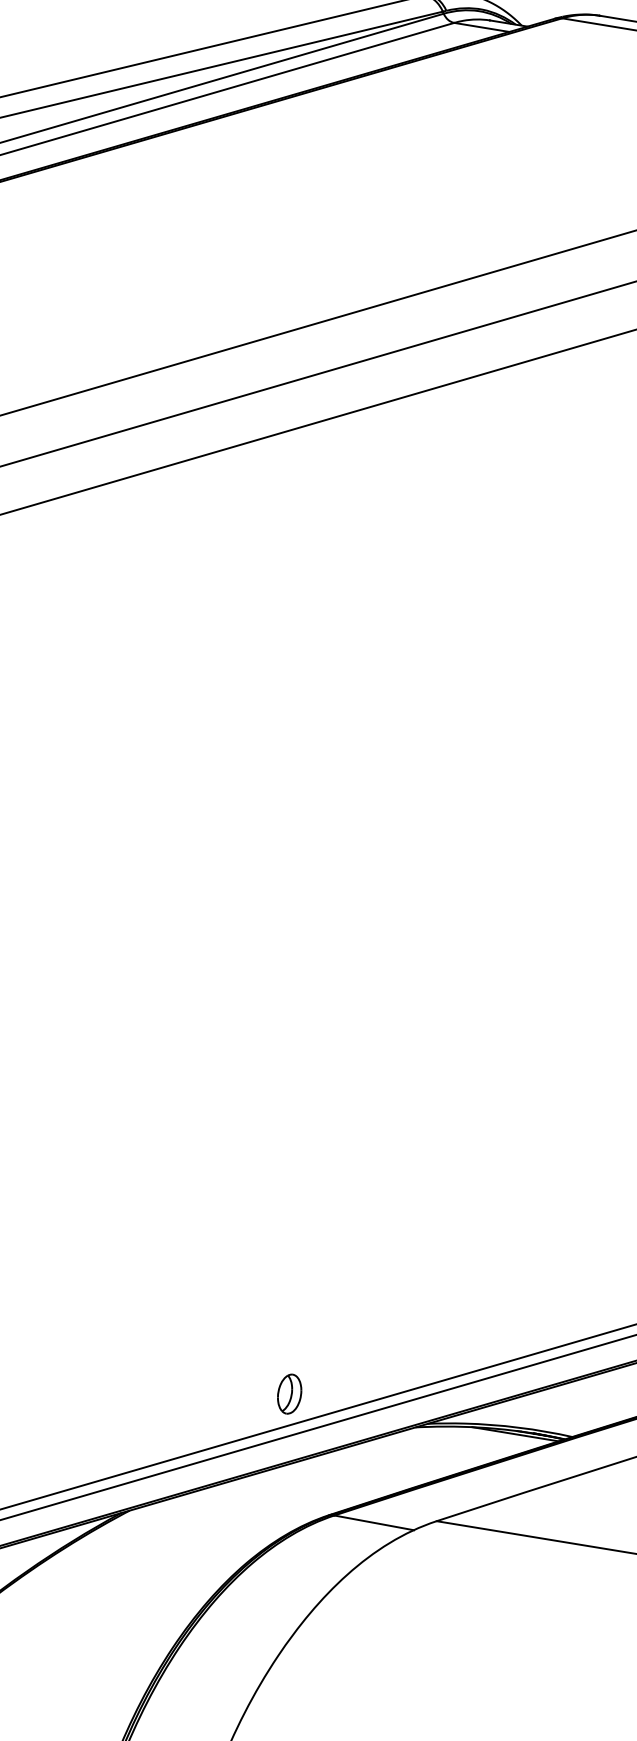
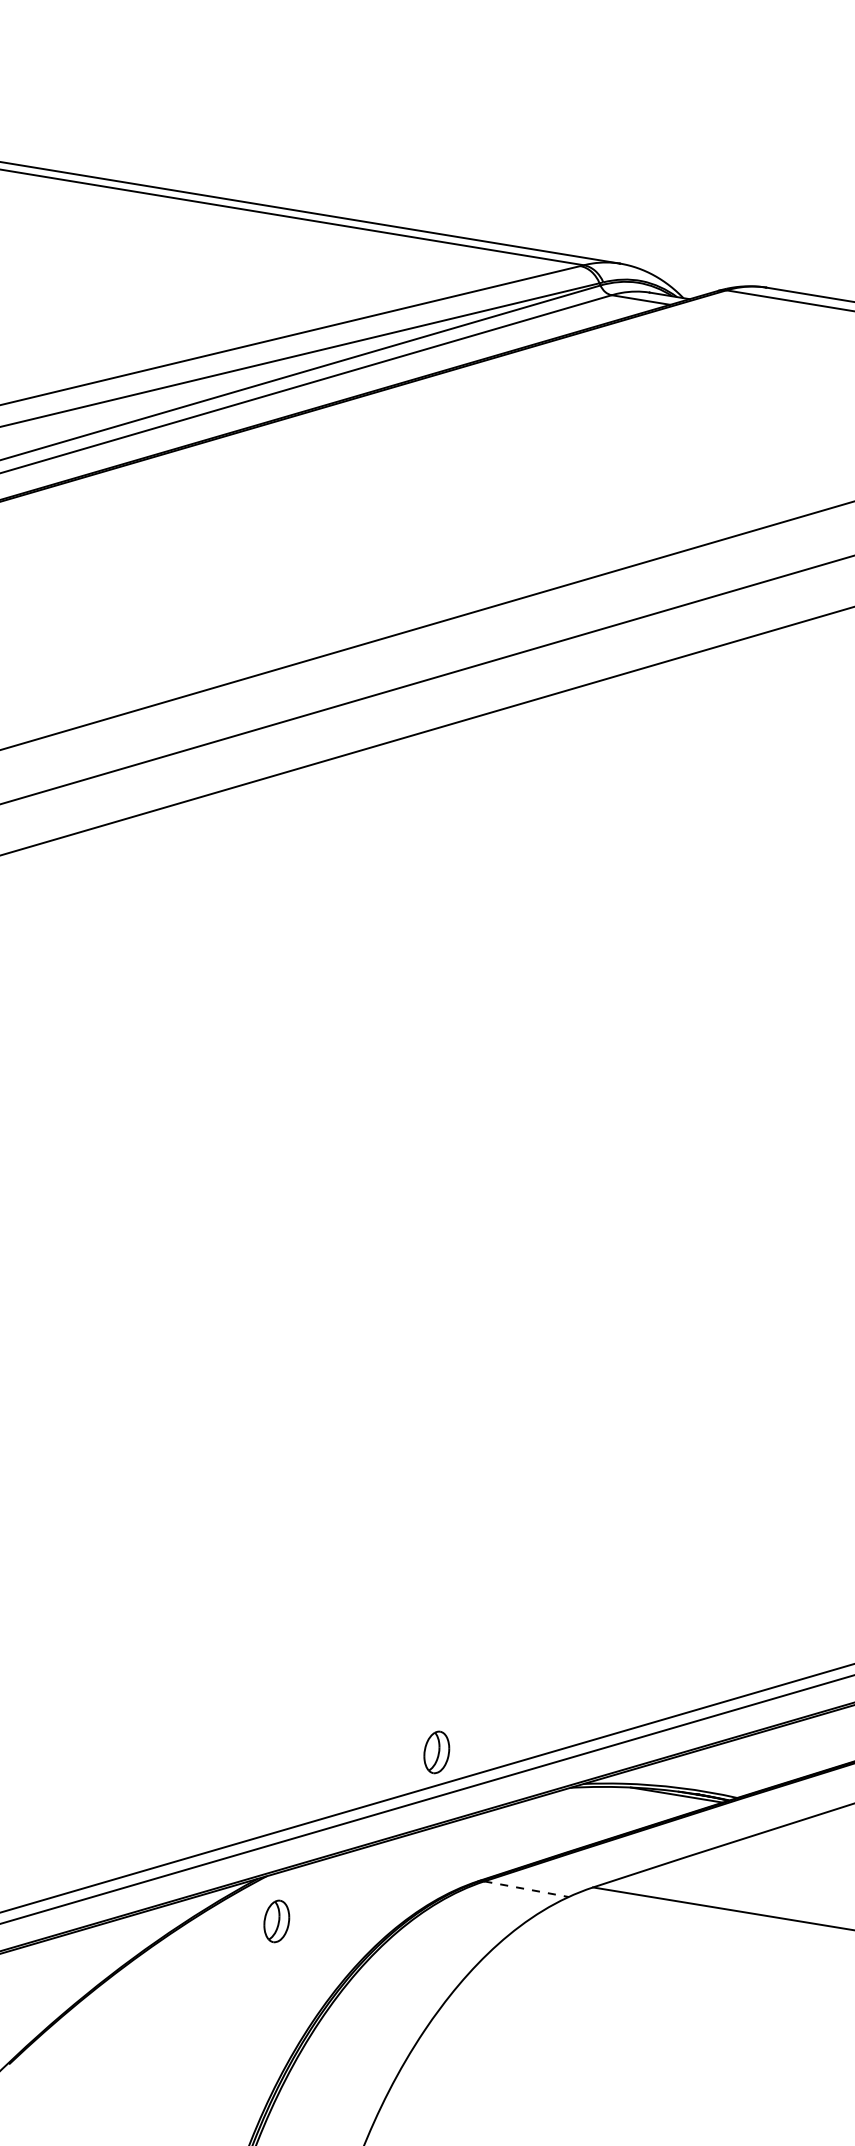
line: (375, 1523) -> (527, 1889), solid -> dashed
part: (138, 1553) -> (276, 1921), added

